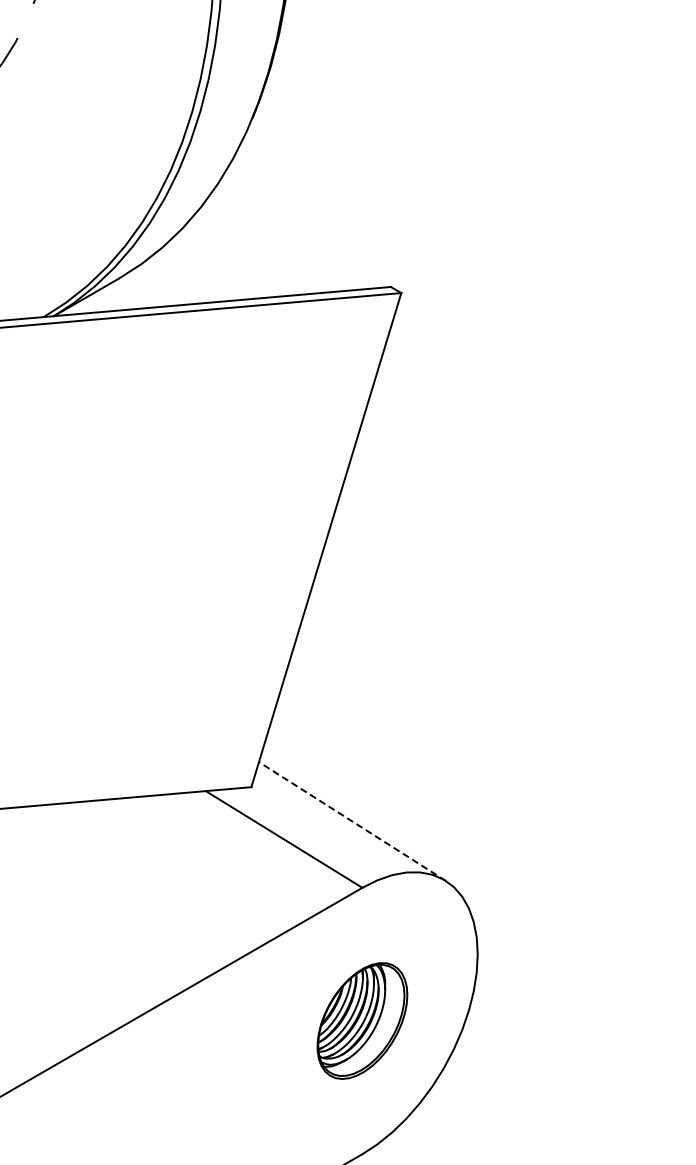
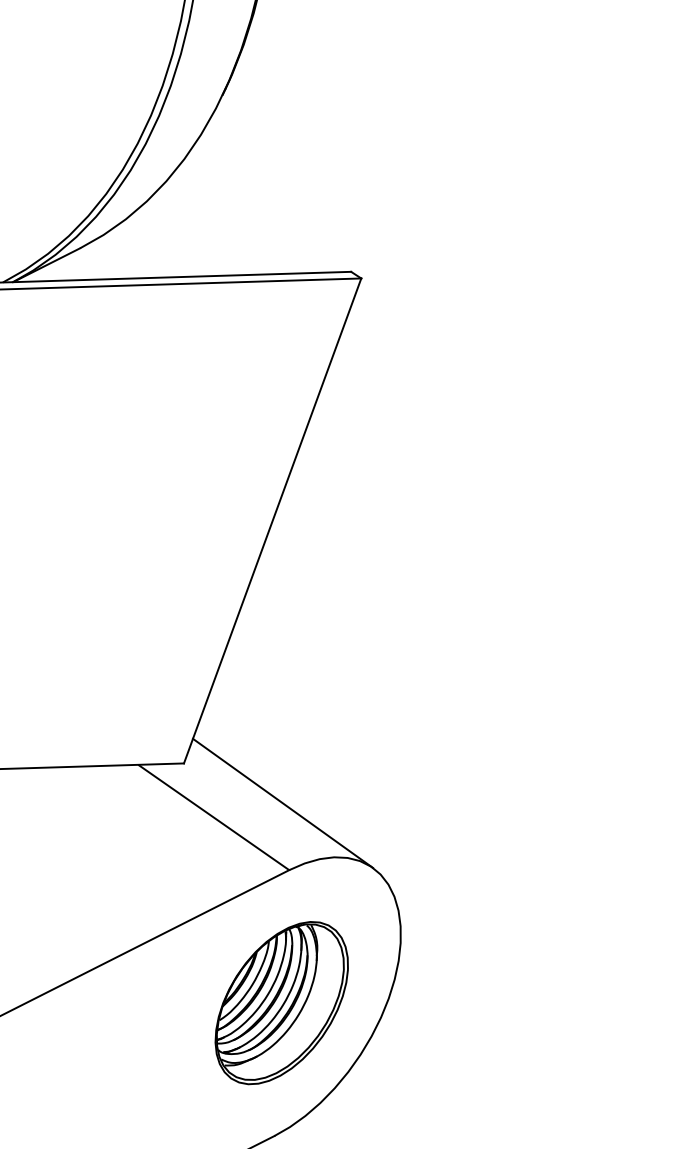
line: (352, 821) -> (283, 803), dashed -> solid
part: (362, 1020) -> (281, 1002), size x1.43

